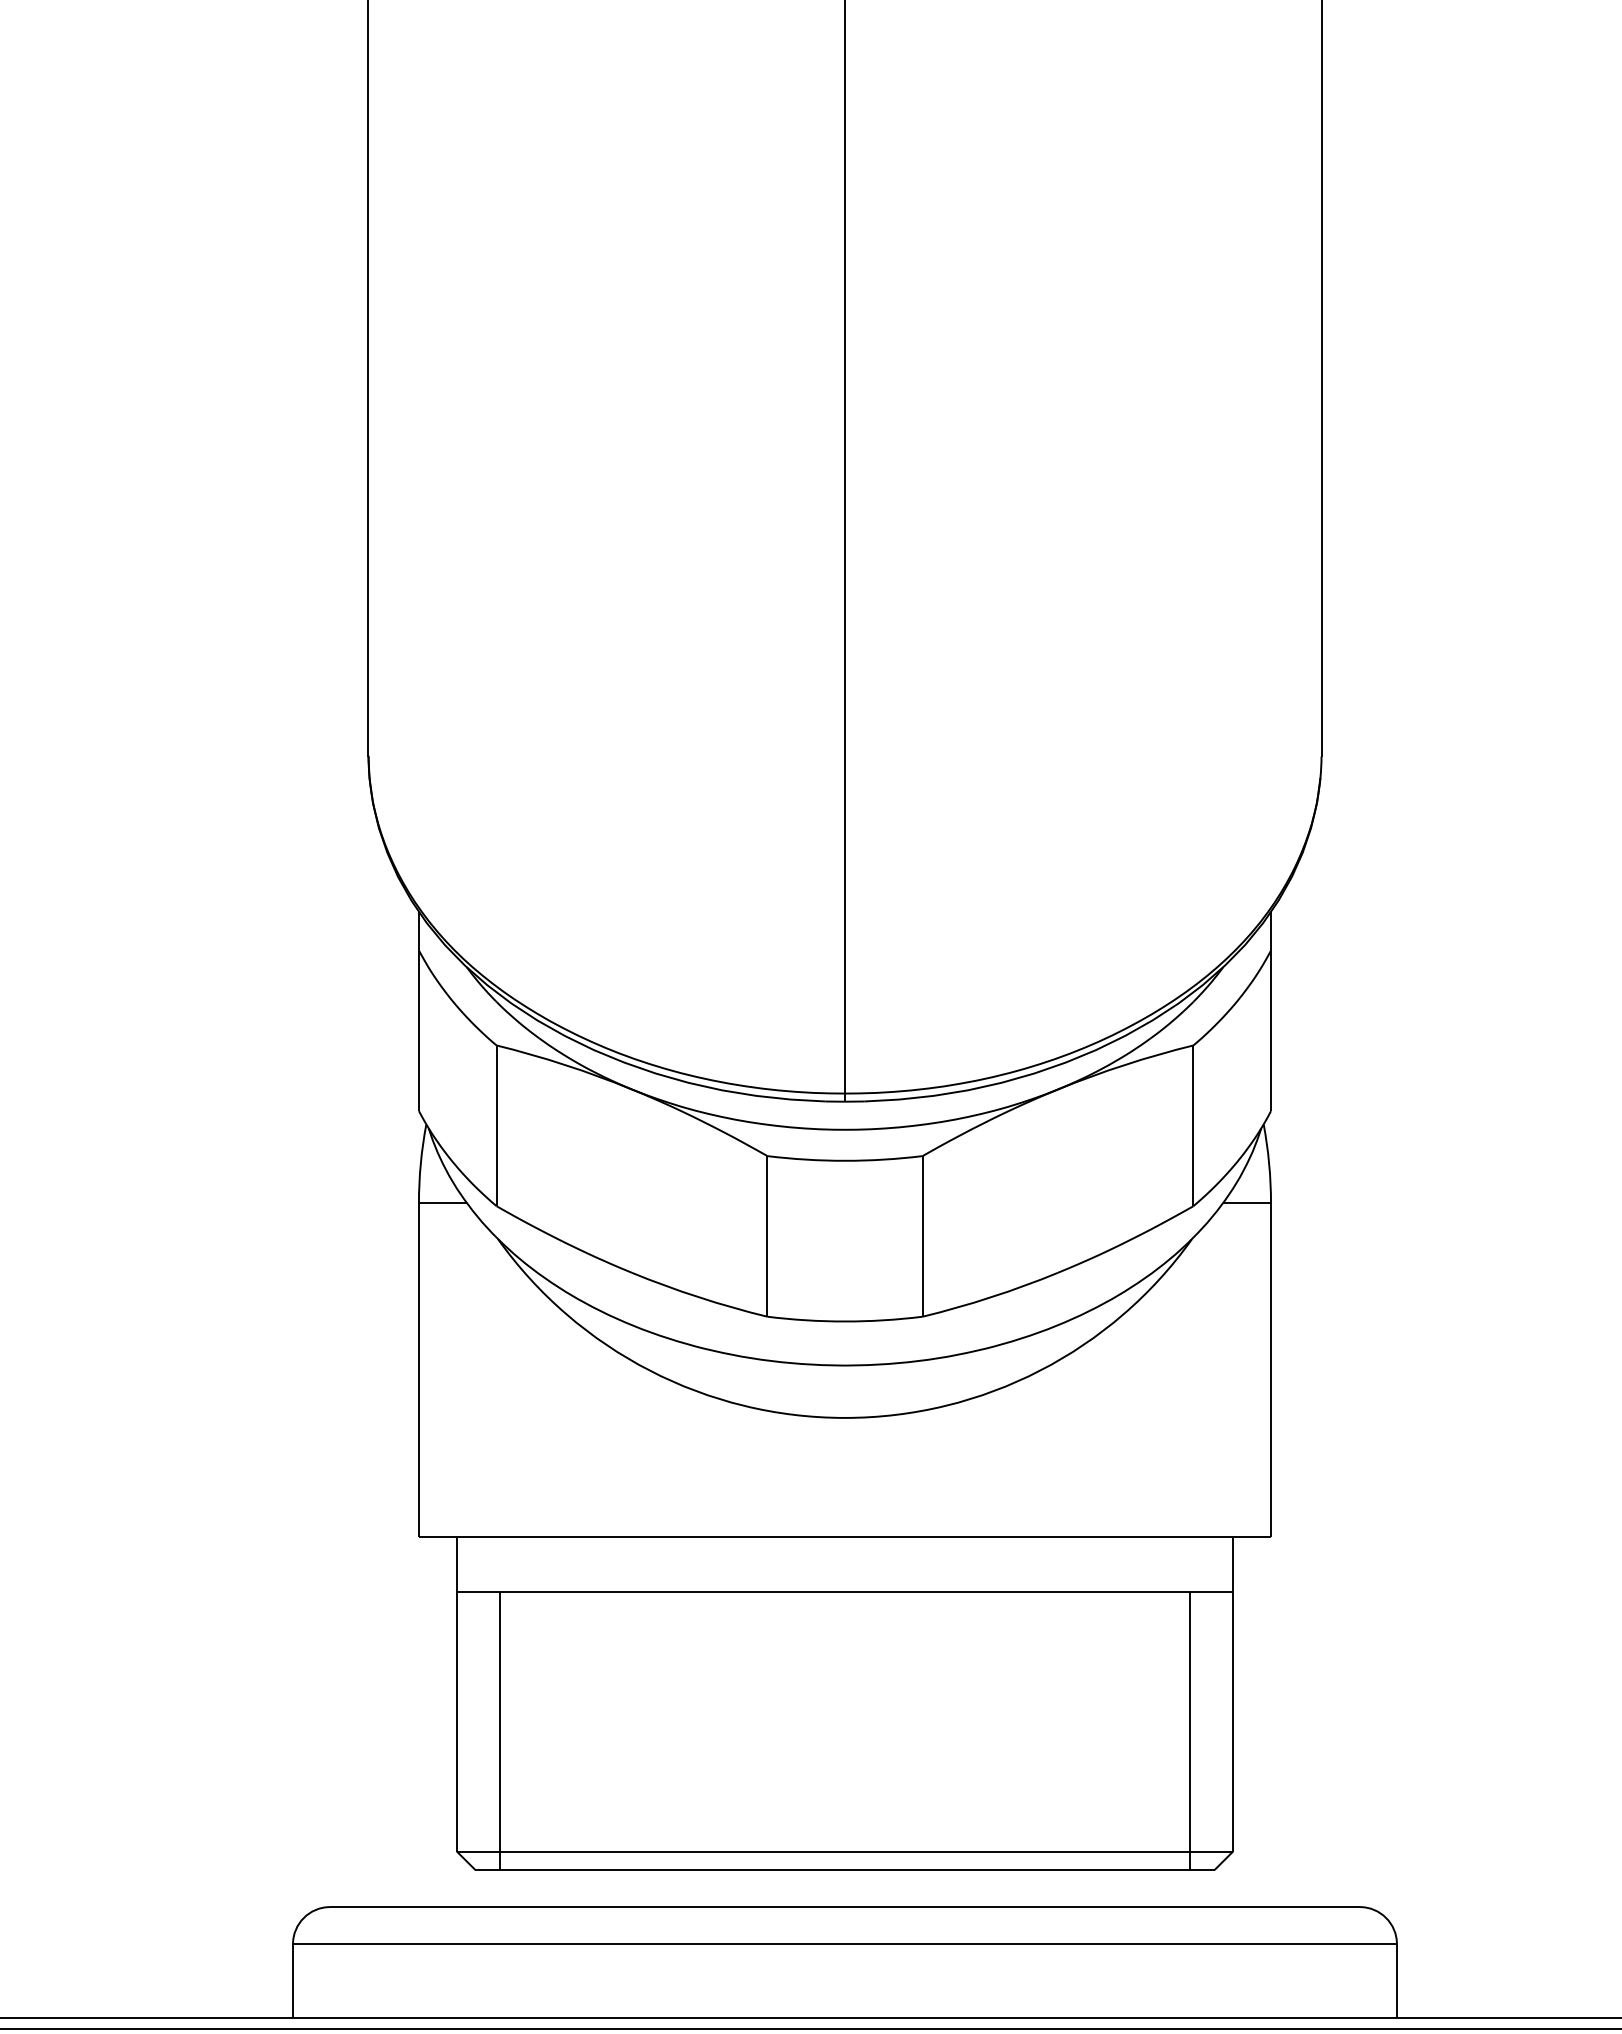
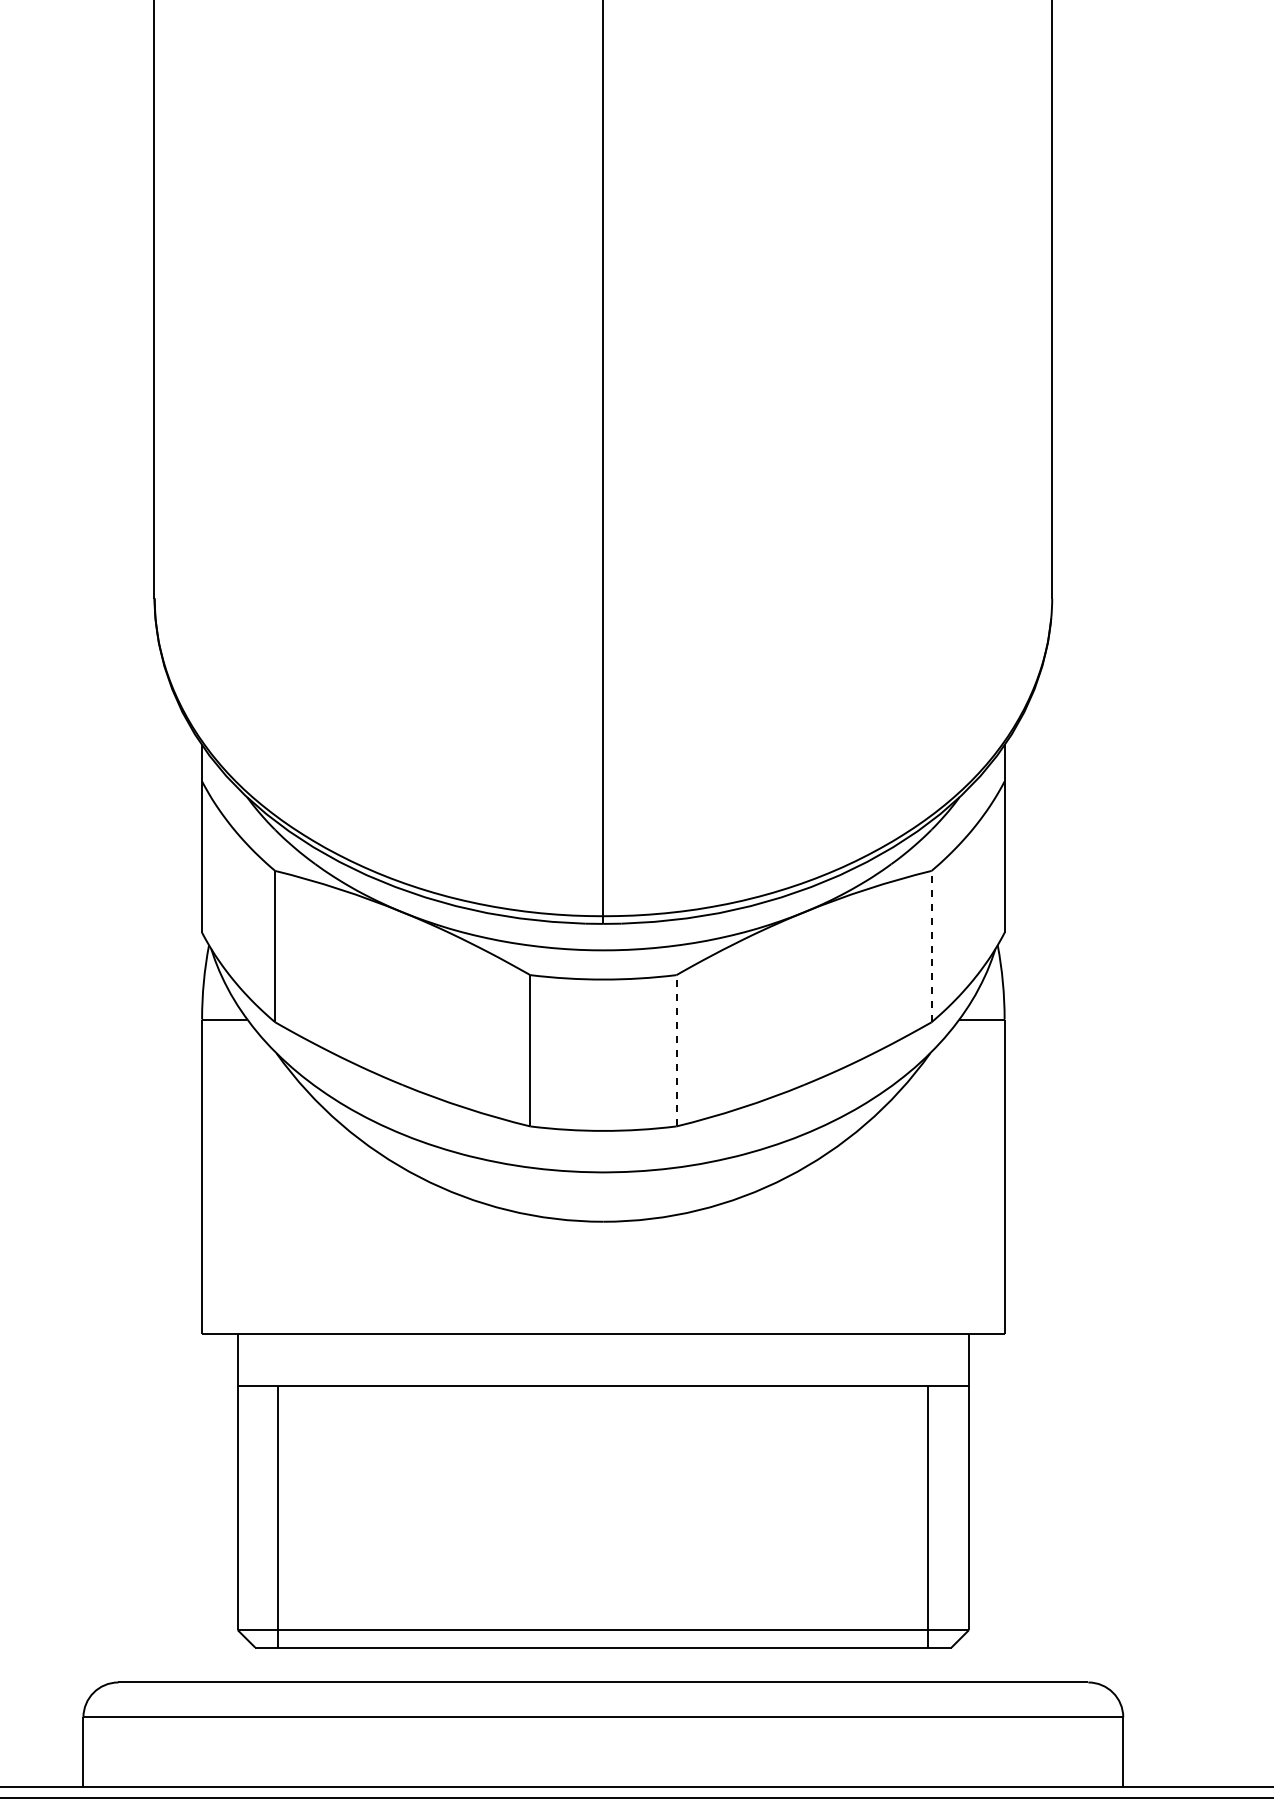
line: (1193, 1125) -> (931, 946), solid -> dashed
line: (922, 1235) -> (676, 1049), solid -> dashed

